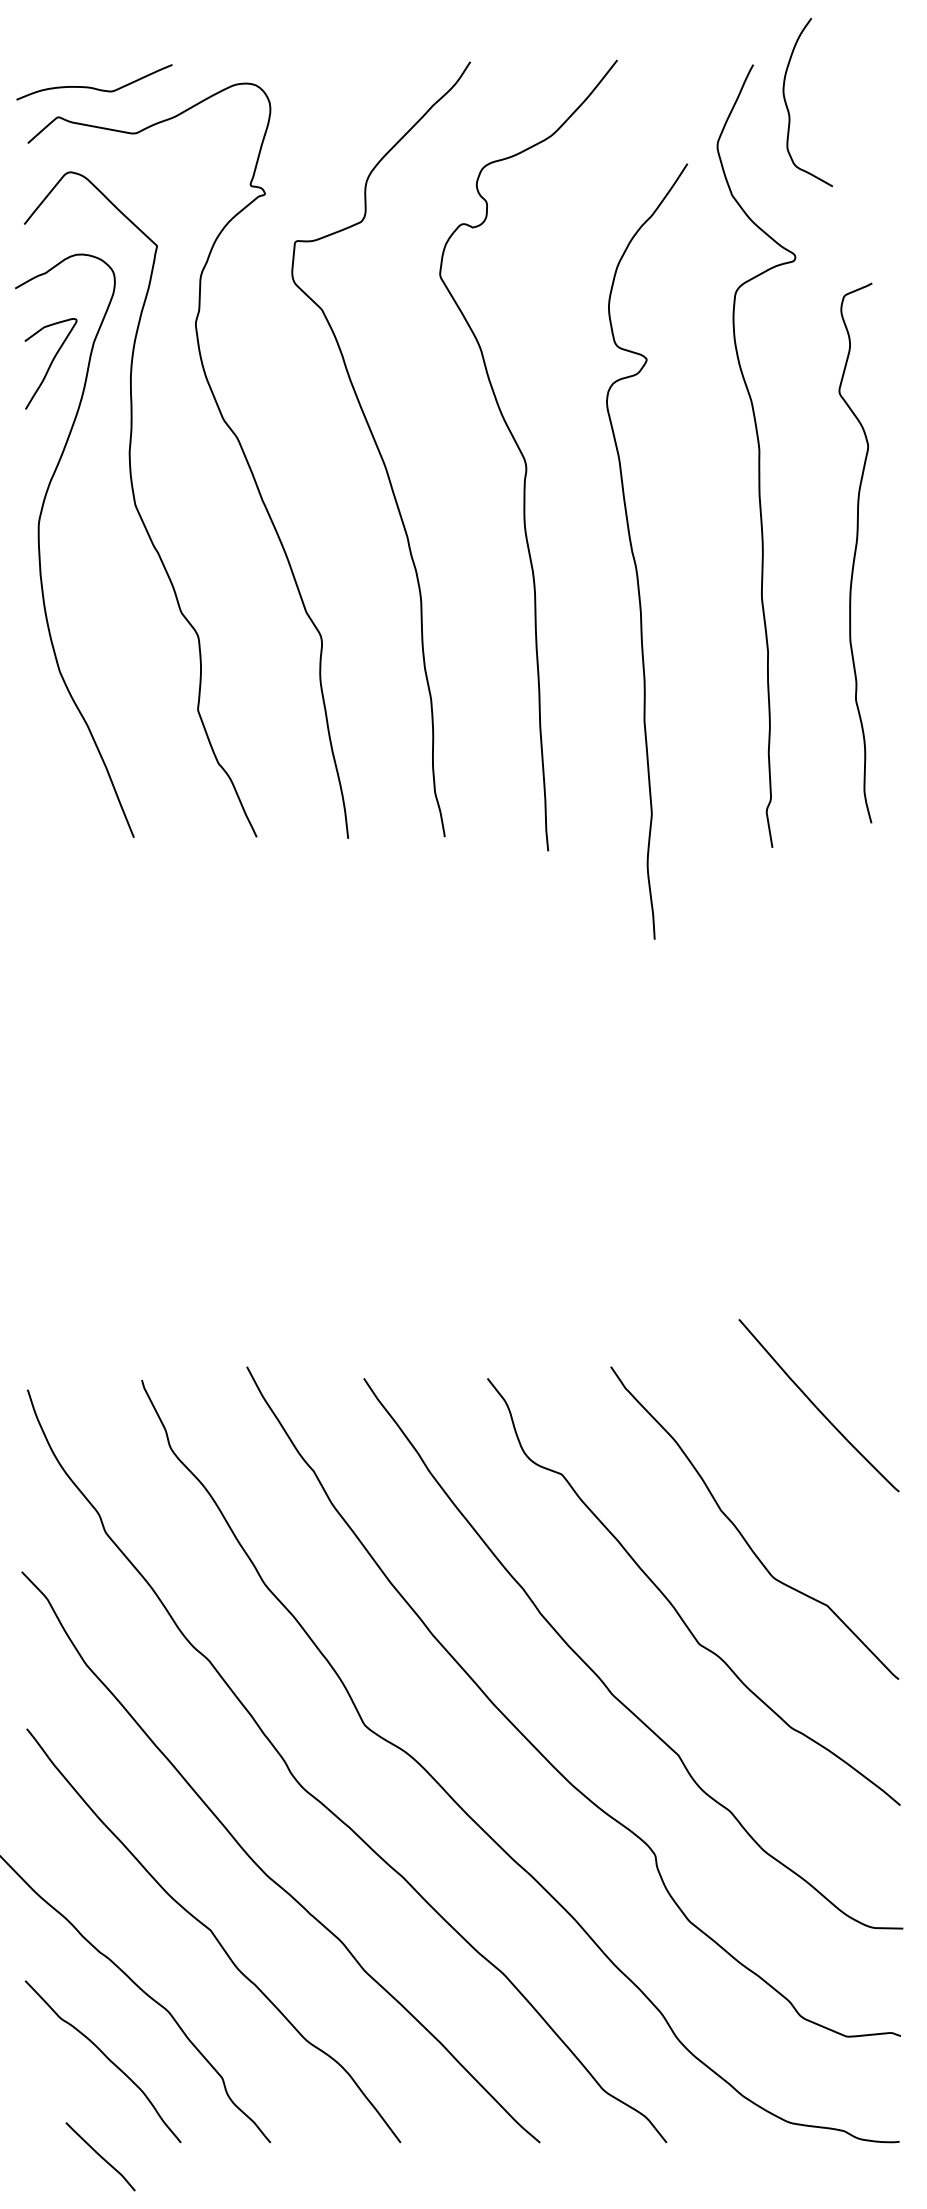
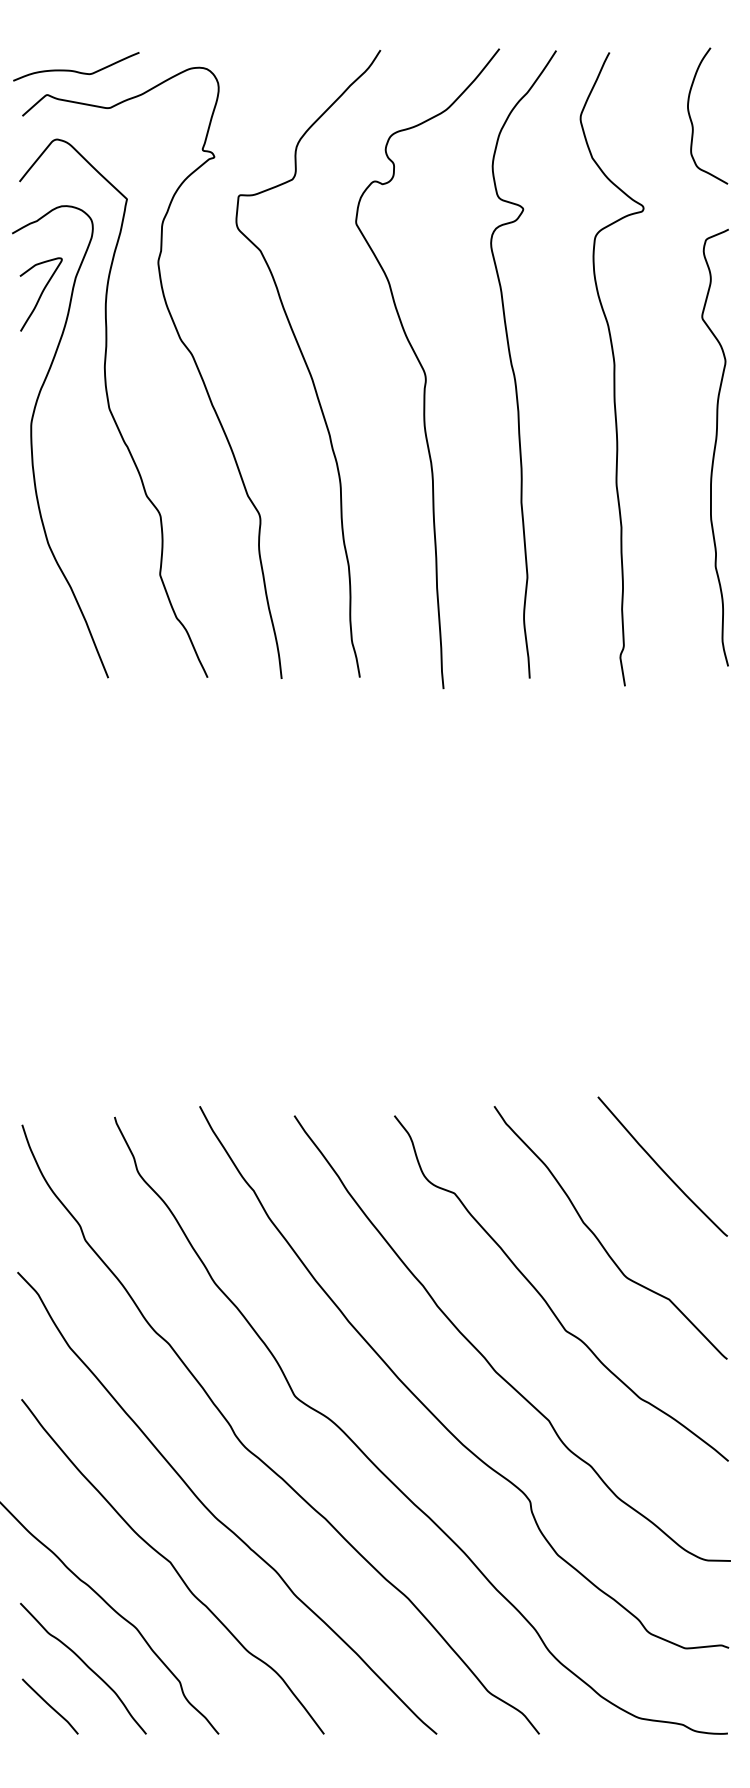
curve: (789, 109) -> (692, 121), moved
curve: (854, 552) -> (714, 447), moved
curve: (634, 555) -> (513, 367), moved
curve: (817, 1406) -> (661, 1167), moved
line: (99, 2156) -> (49, 1706), moved

